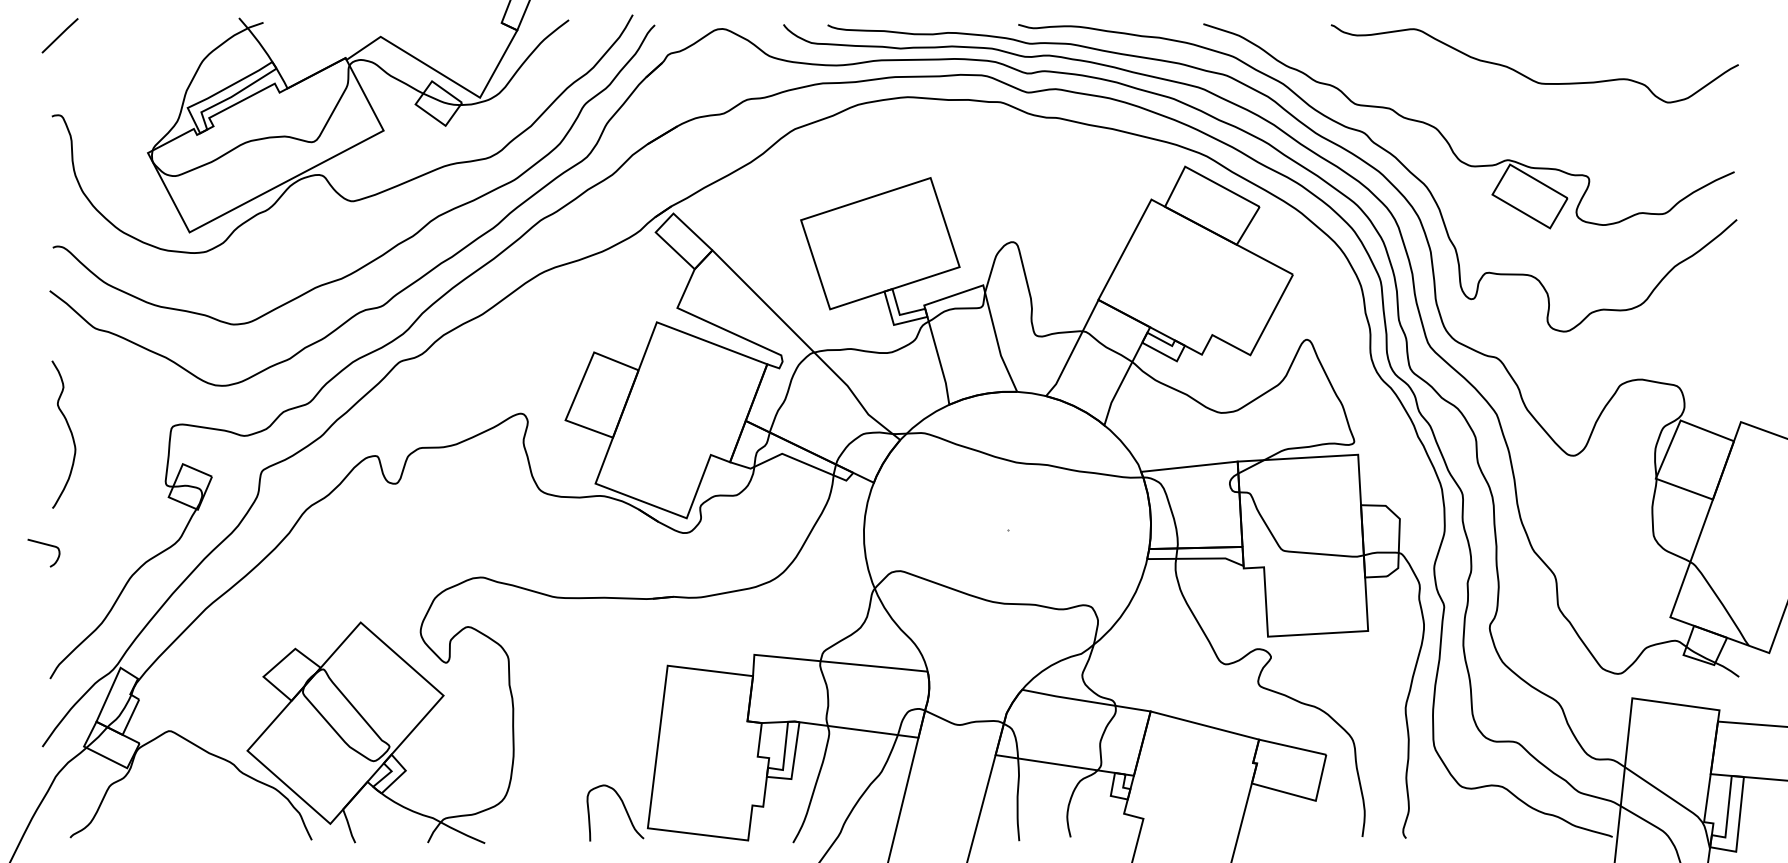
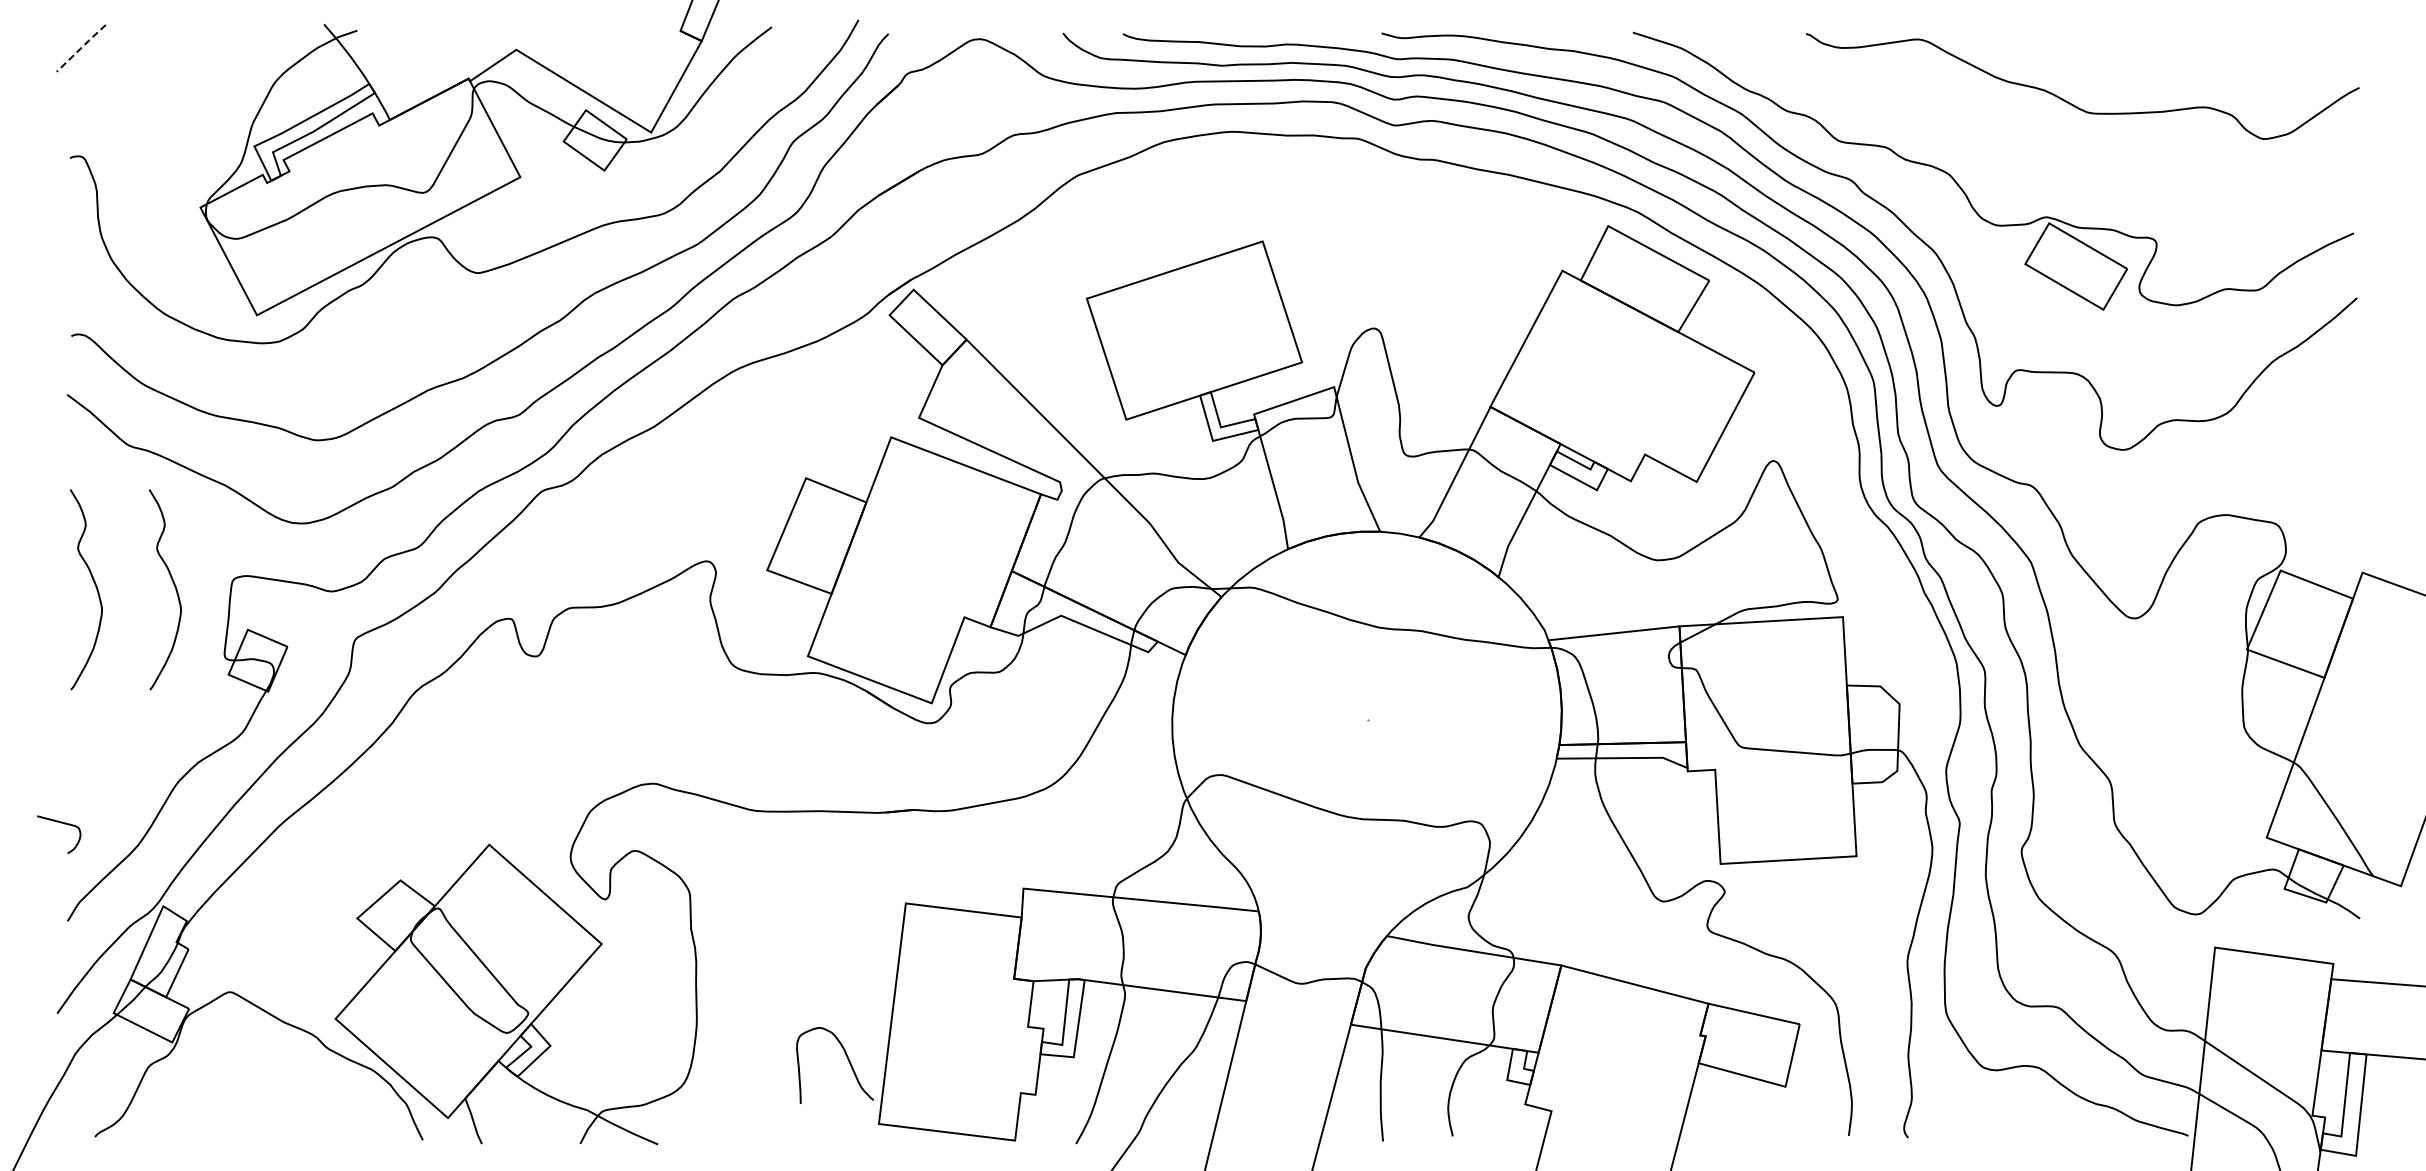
line: (60, 35) -> (81, 48), solid -> dashed
curve: (128, 432) -> (174, 587), added
curve: (44, 544) -> (60, 823), moved
curve: (624, 808) -> (847, 1059), moved

